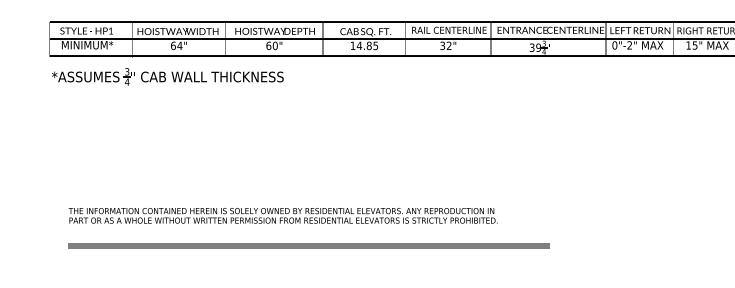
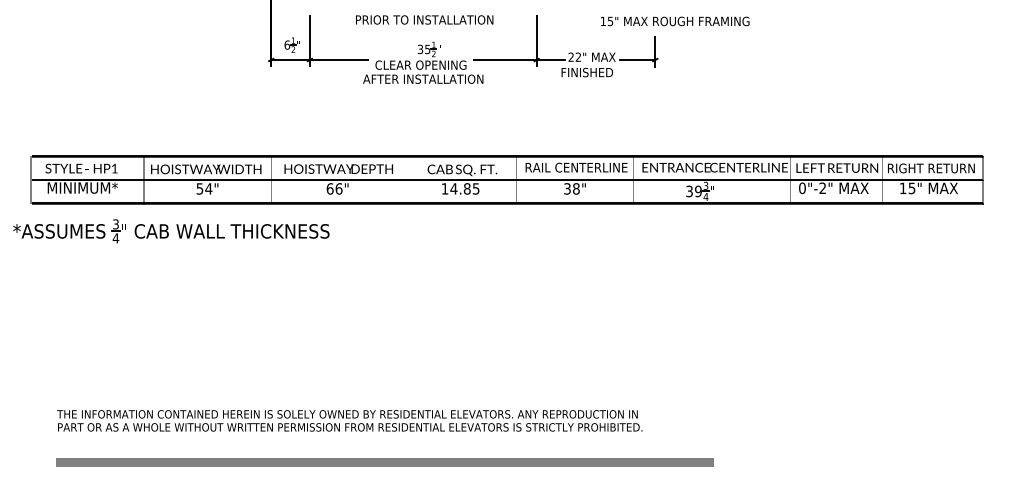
fill: (322, 39) -> (403, 180), removed
text: (173, 45) -> (199, 188), 64" -> 54"
text: (274, 45) -> (338, 188), 60" -> 66"
text: (449, 45) -> (576, 188), 32" -> 38"
part: (167, 77) -> (171, 231), moved

